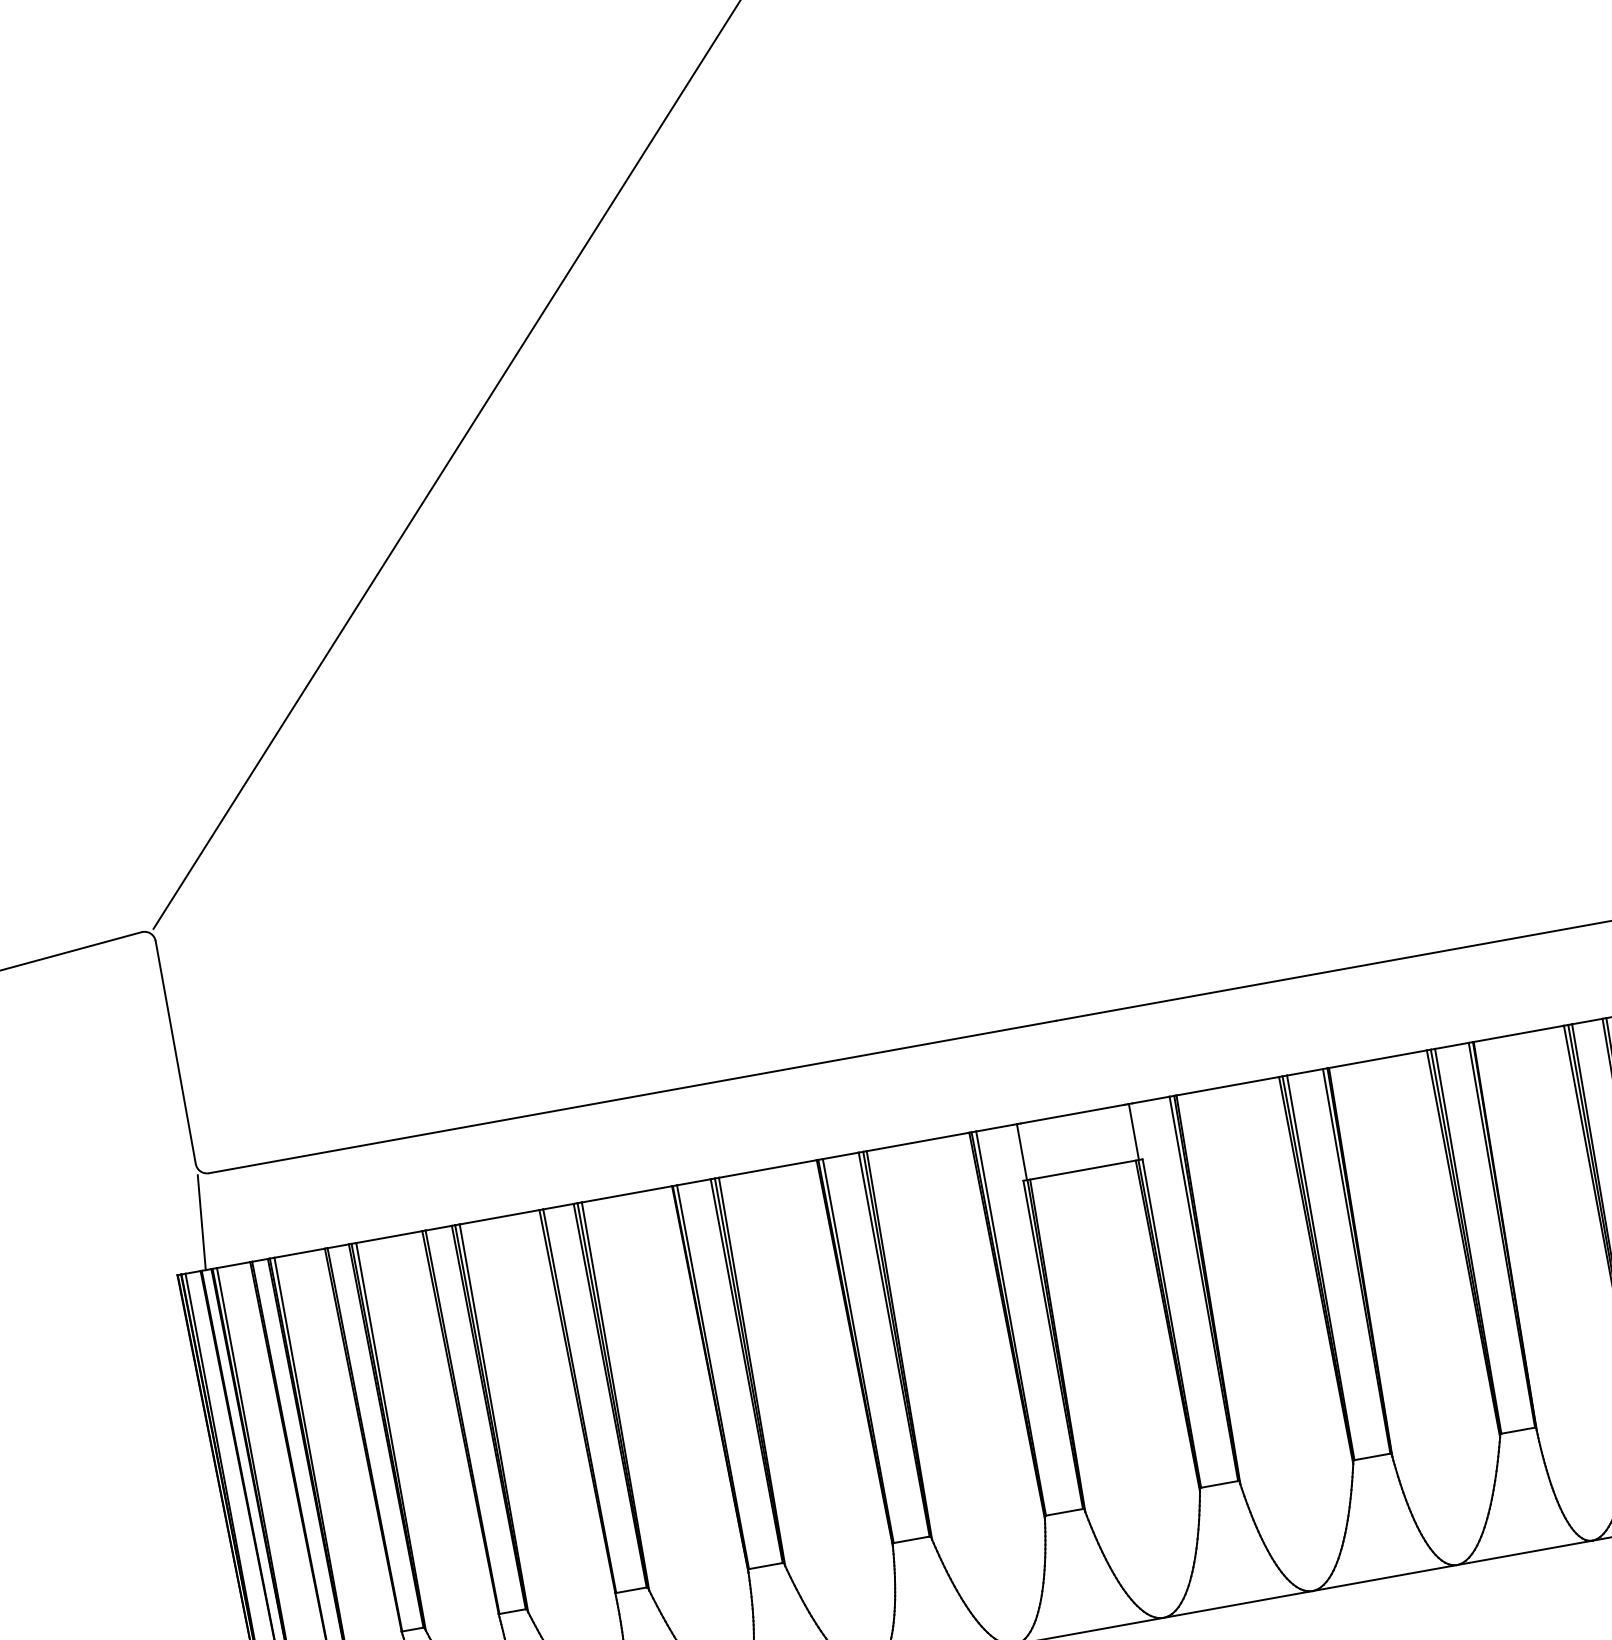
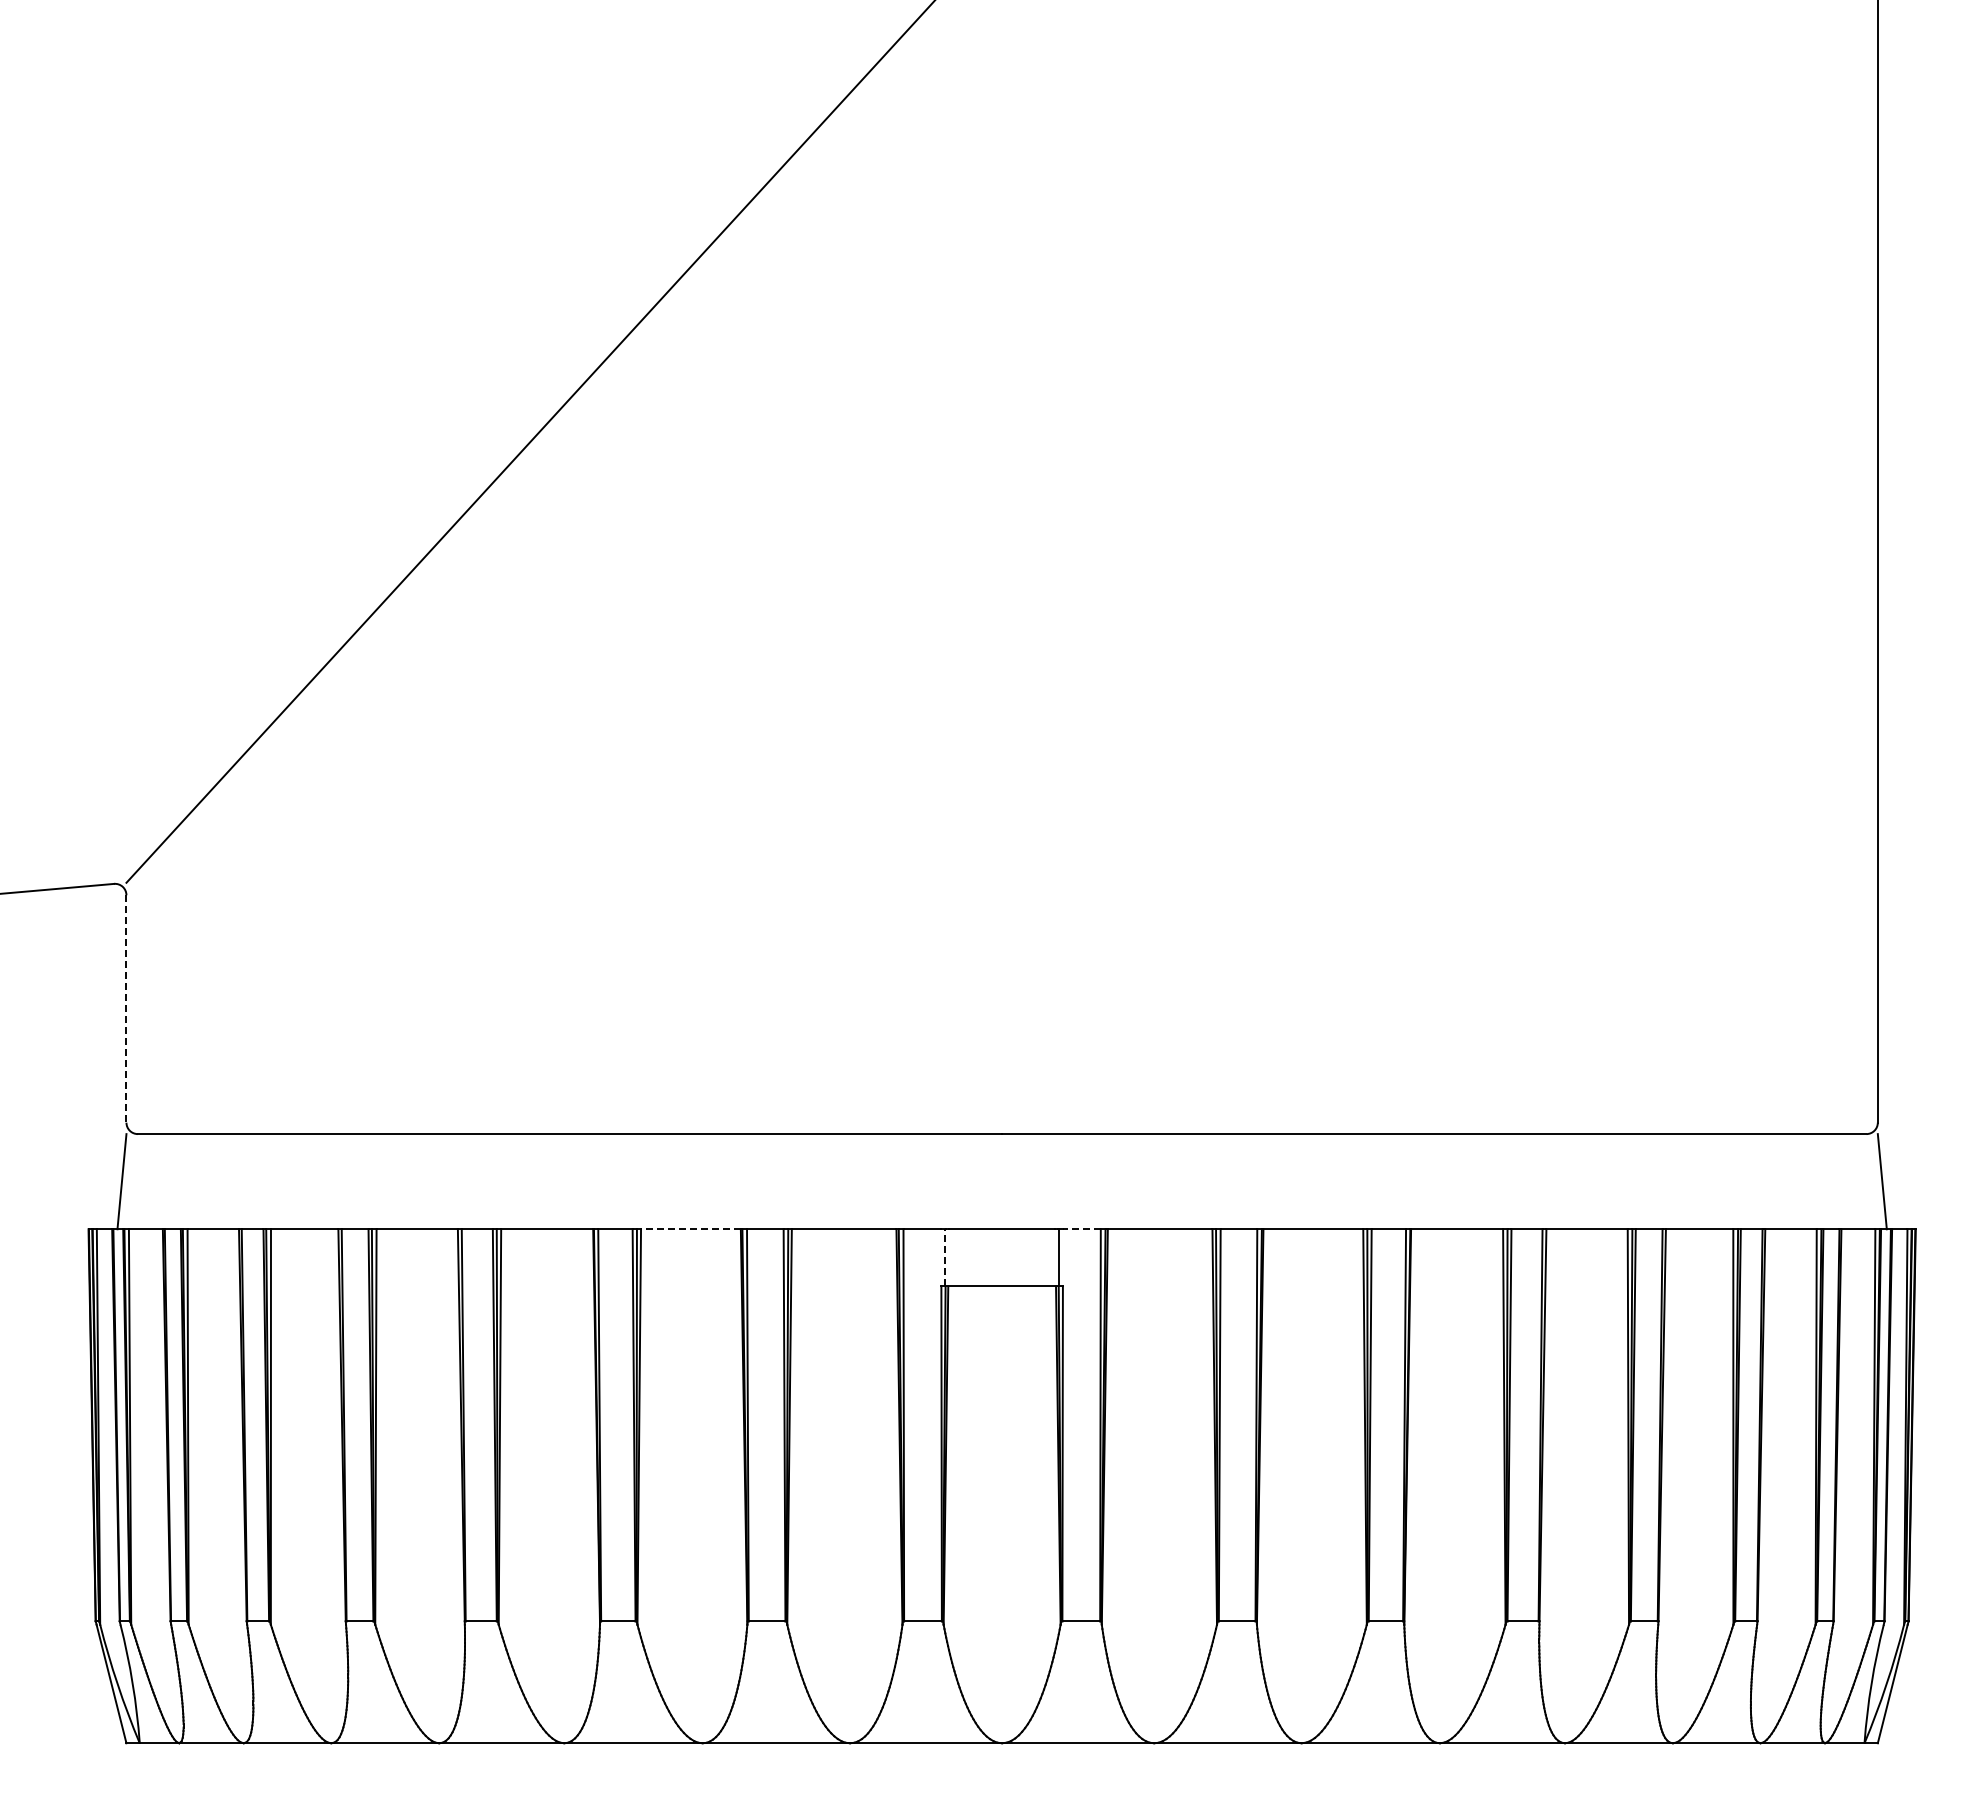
line: (175, 1052) -> (126, 1008), solid -> dashed
line: (1150, 1100) -> (1081, 1229), solid -> dashed
line: (1022, 1151) -> (945, 1257), solid -> dashed
line: (767, 1169) -> (690, 1229), solid -> dashed

